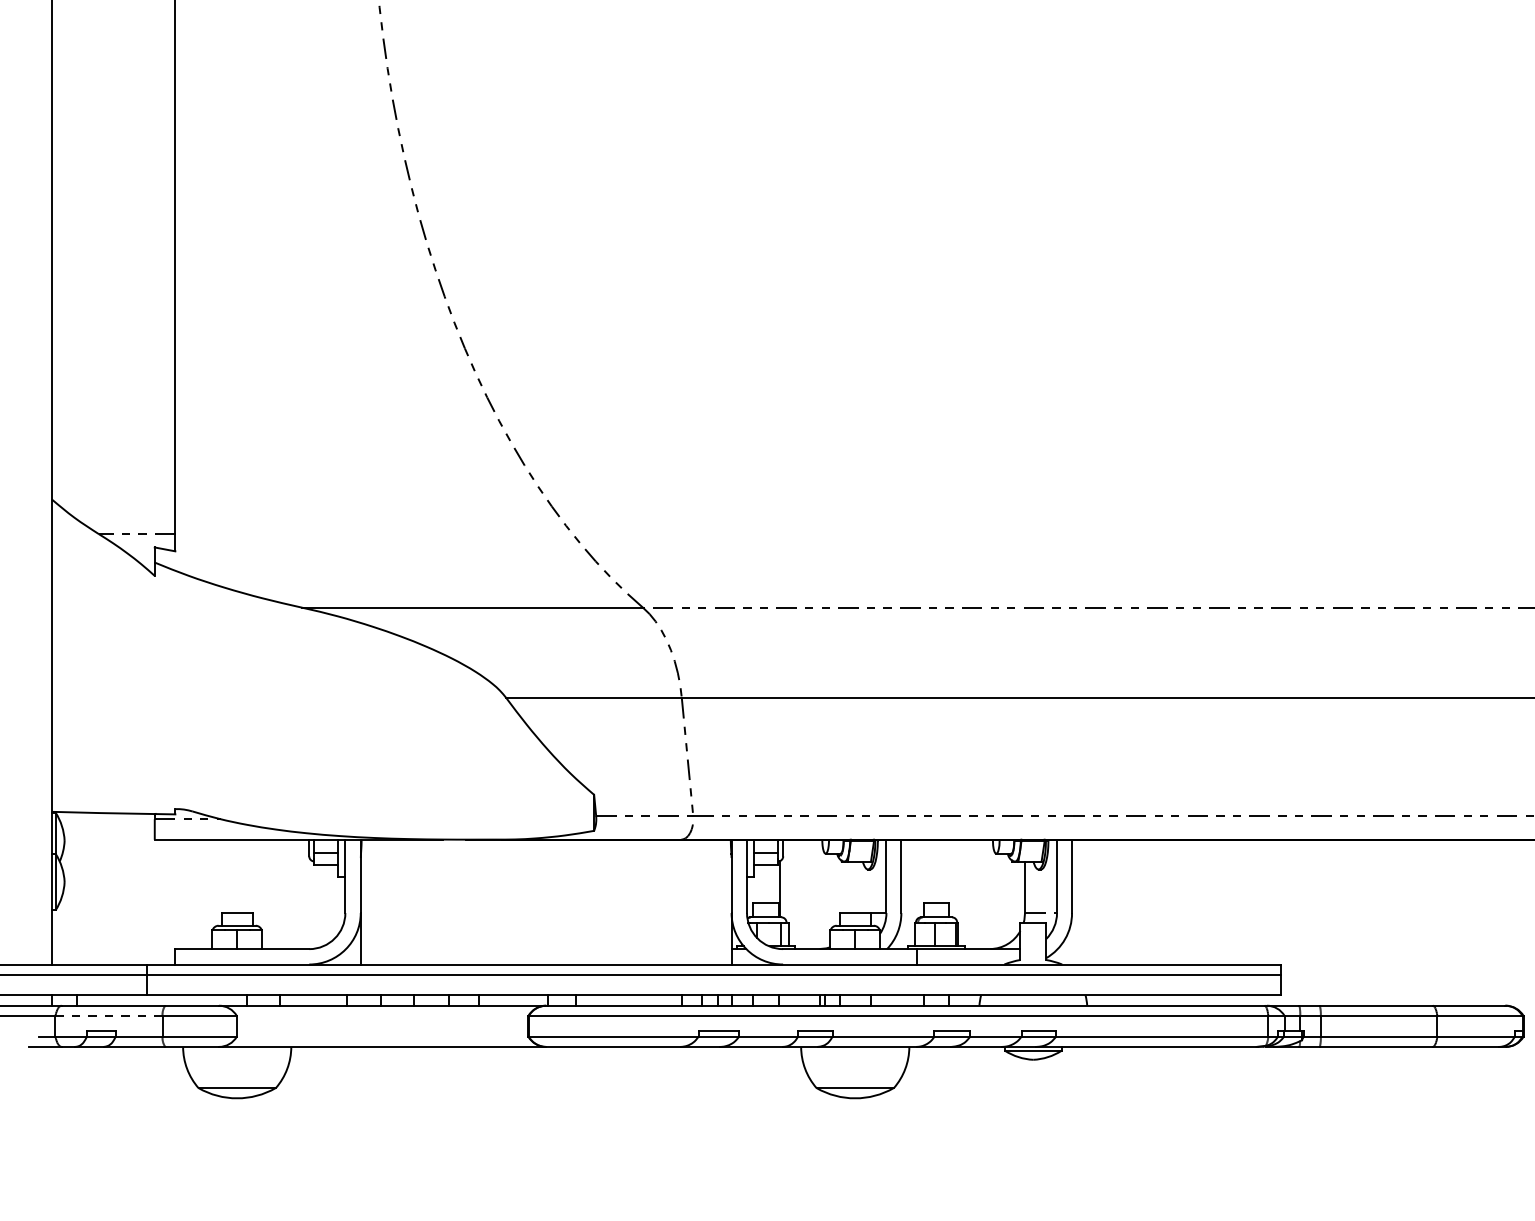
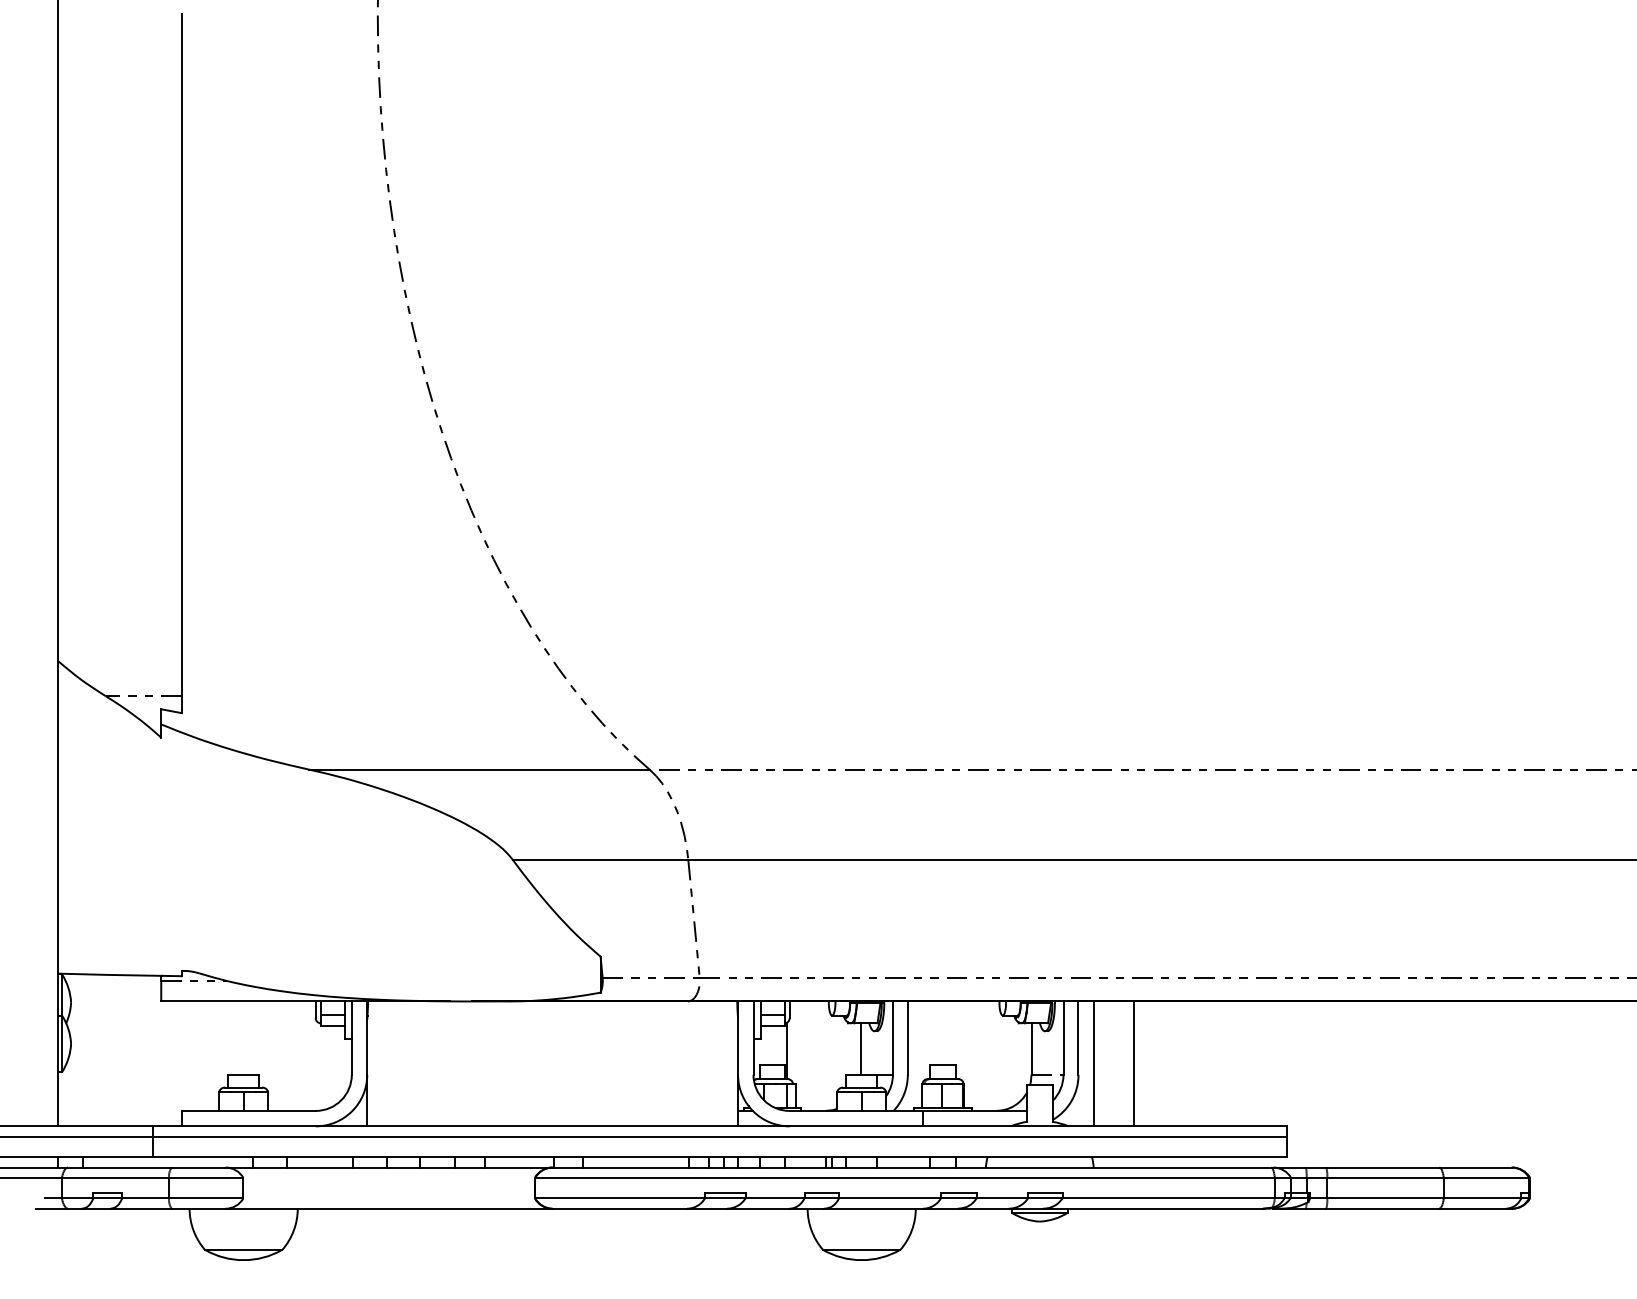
line: (854, 886) -> (860, 1048), added
line: (1088, 901) -> (1094, 1063), added
line: (1128, 901) -> (1134, 1063), added
line: (109, 1015) -> (115, 1177), dashed -> solid

